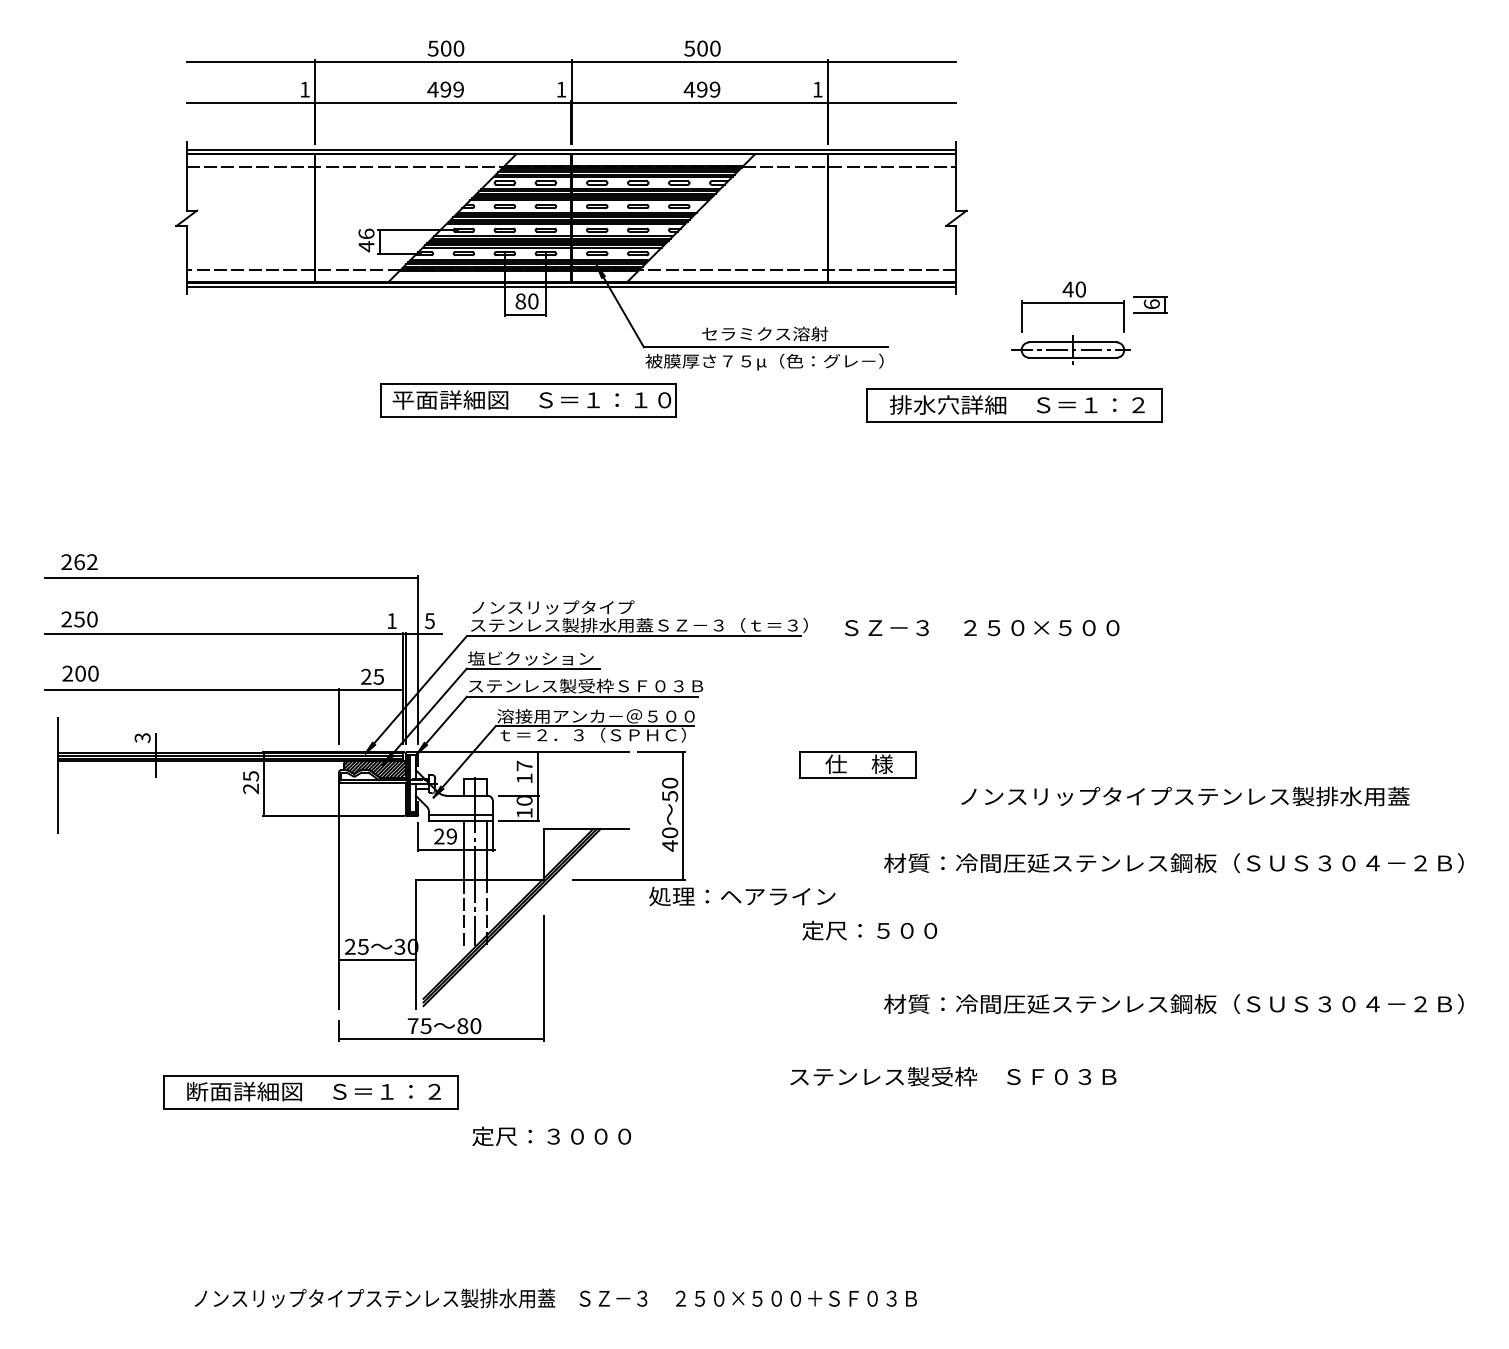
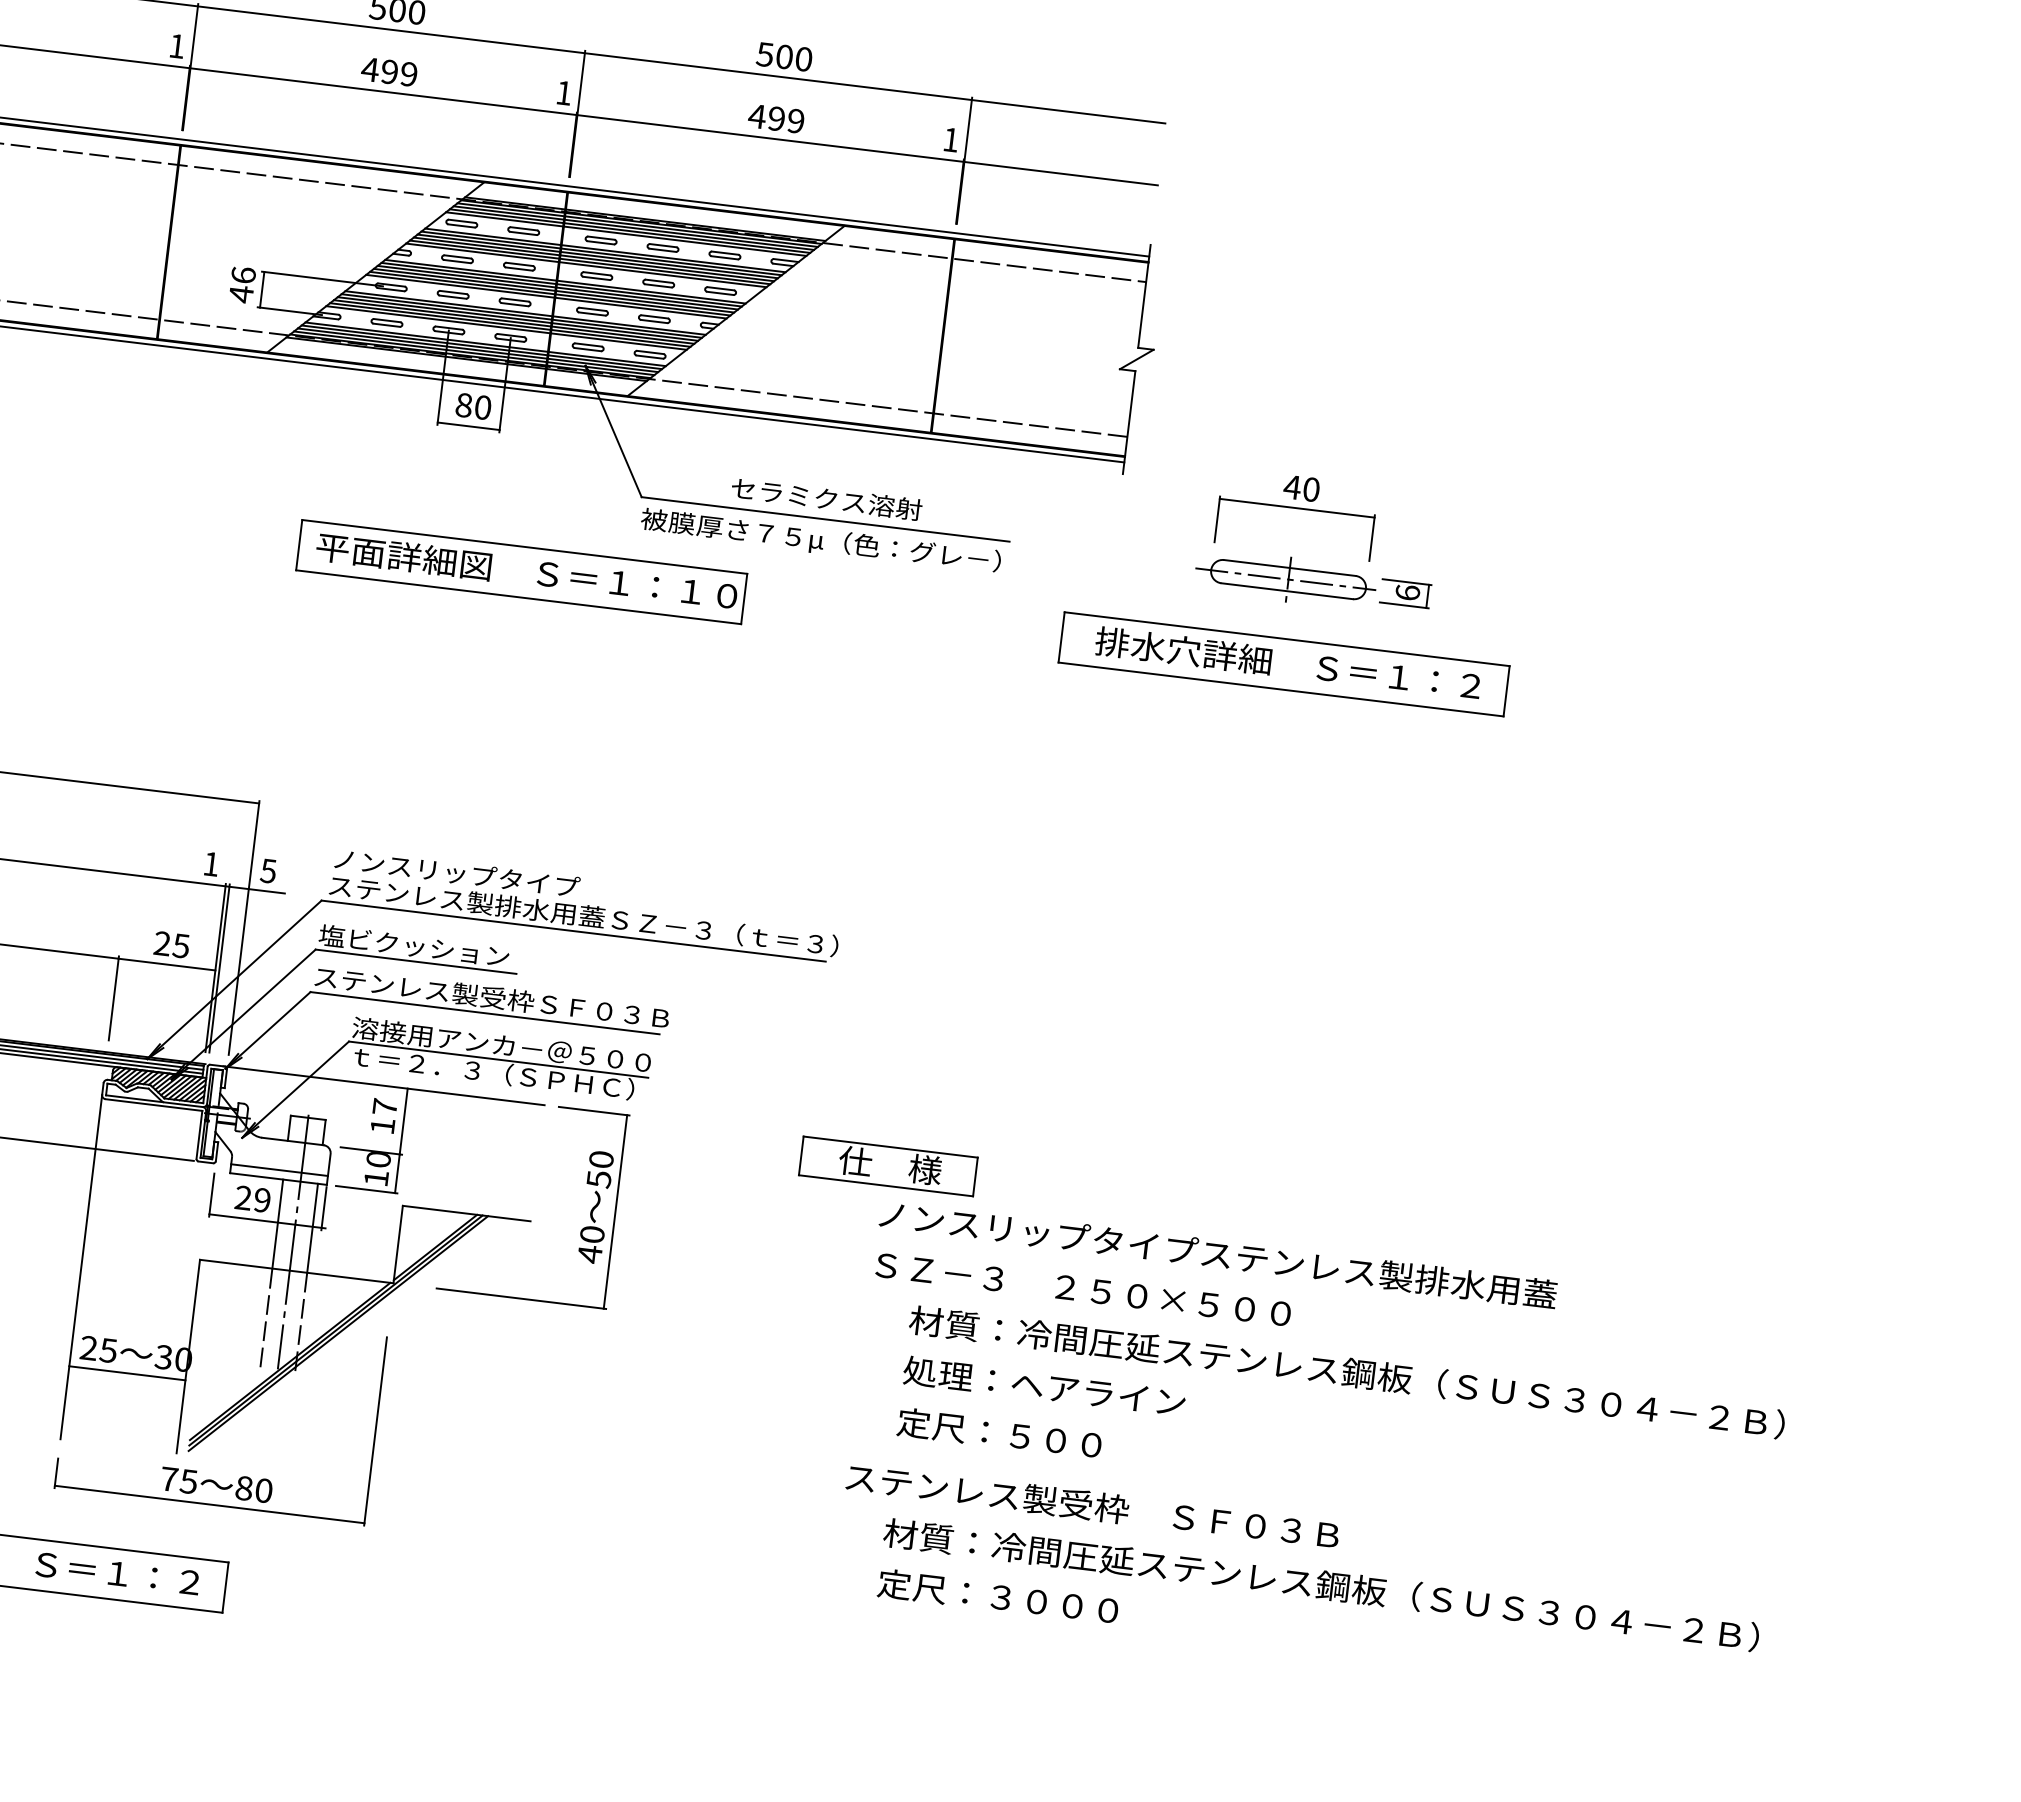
part: (1150, 304) -> (1405, 592), moved
part: (528, 400) -> (521, 571), moved
part: (1014, 405) -> (1283, 663), moved
text: (982, 628) -> (1083, 1290), moved
text: (1185, 796) -> (1218, 1254), moved
text: (742, 896) -> (1044, 1386), moved
text: (869, 930) -> (999, 1433), moved
text: (953, 1076) -> (1093, 1505), moved
text: (551, 1136) -> (997, 1597), moved

